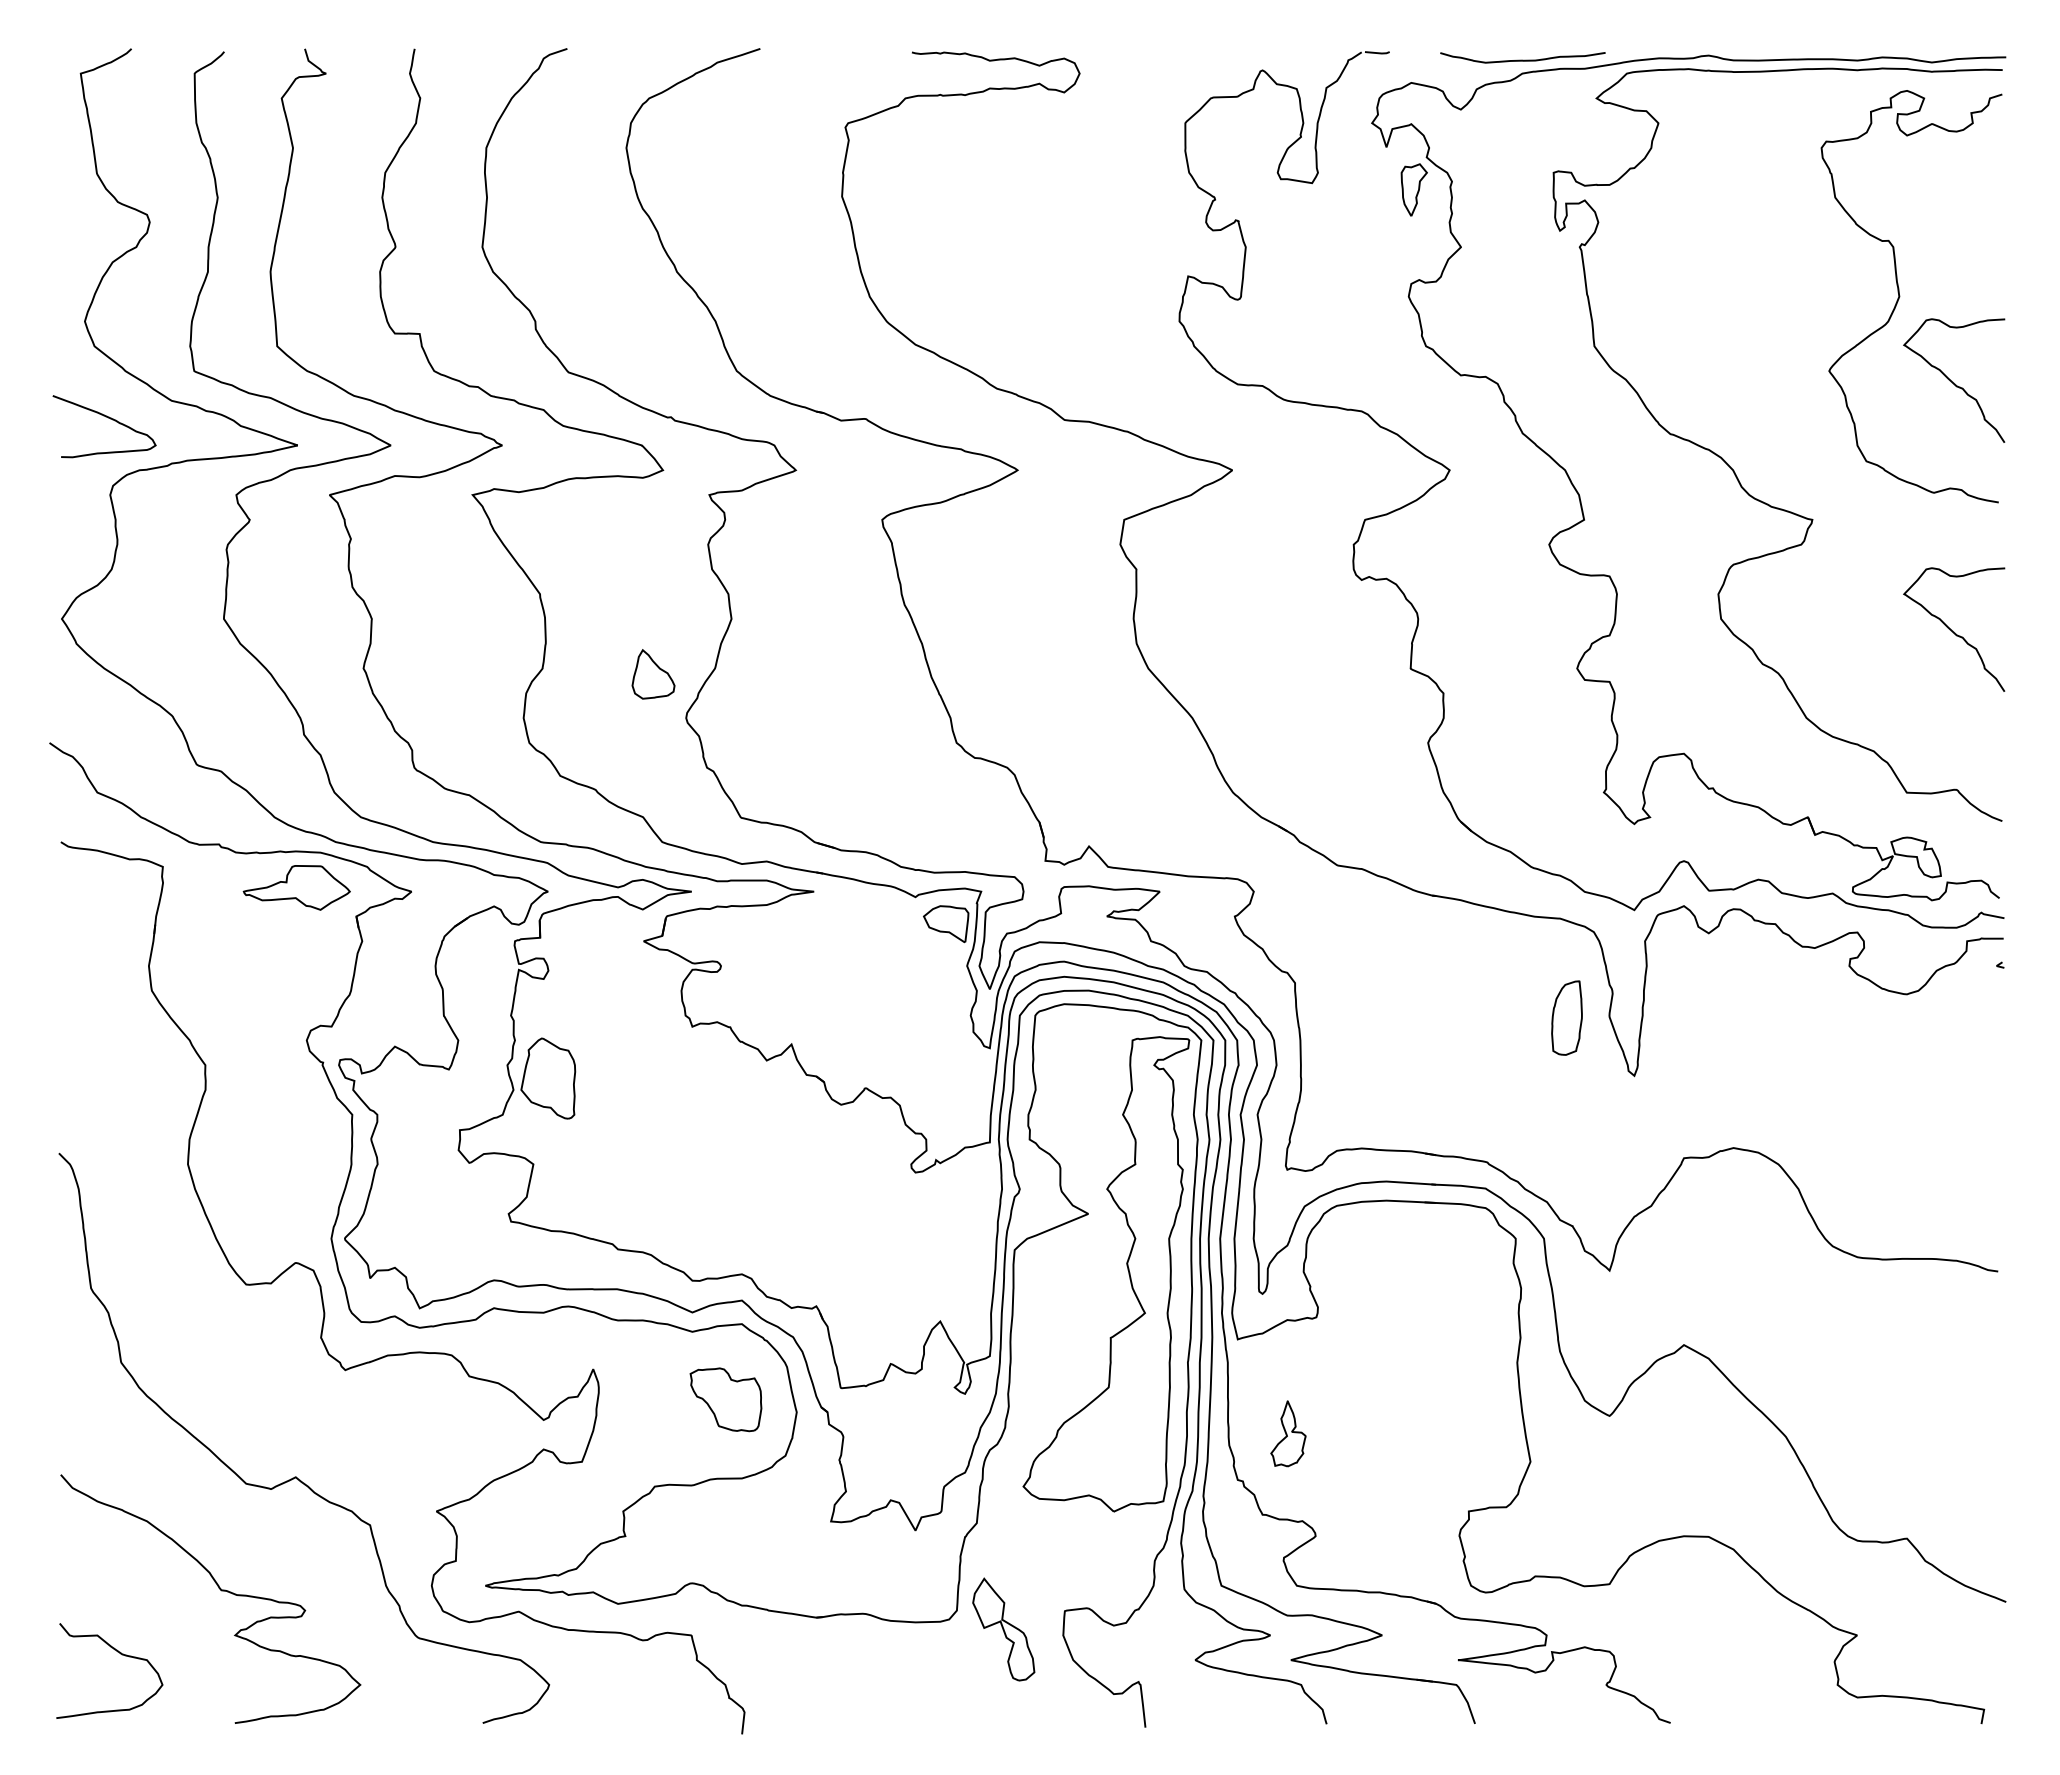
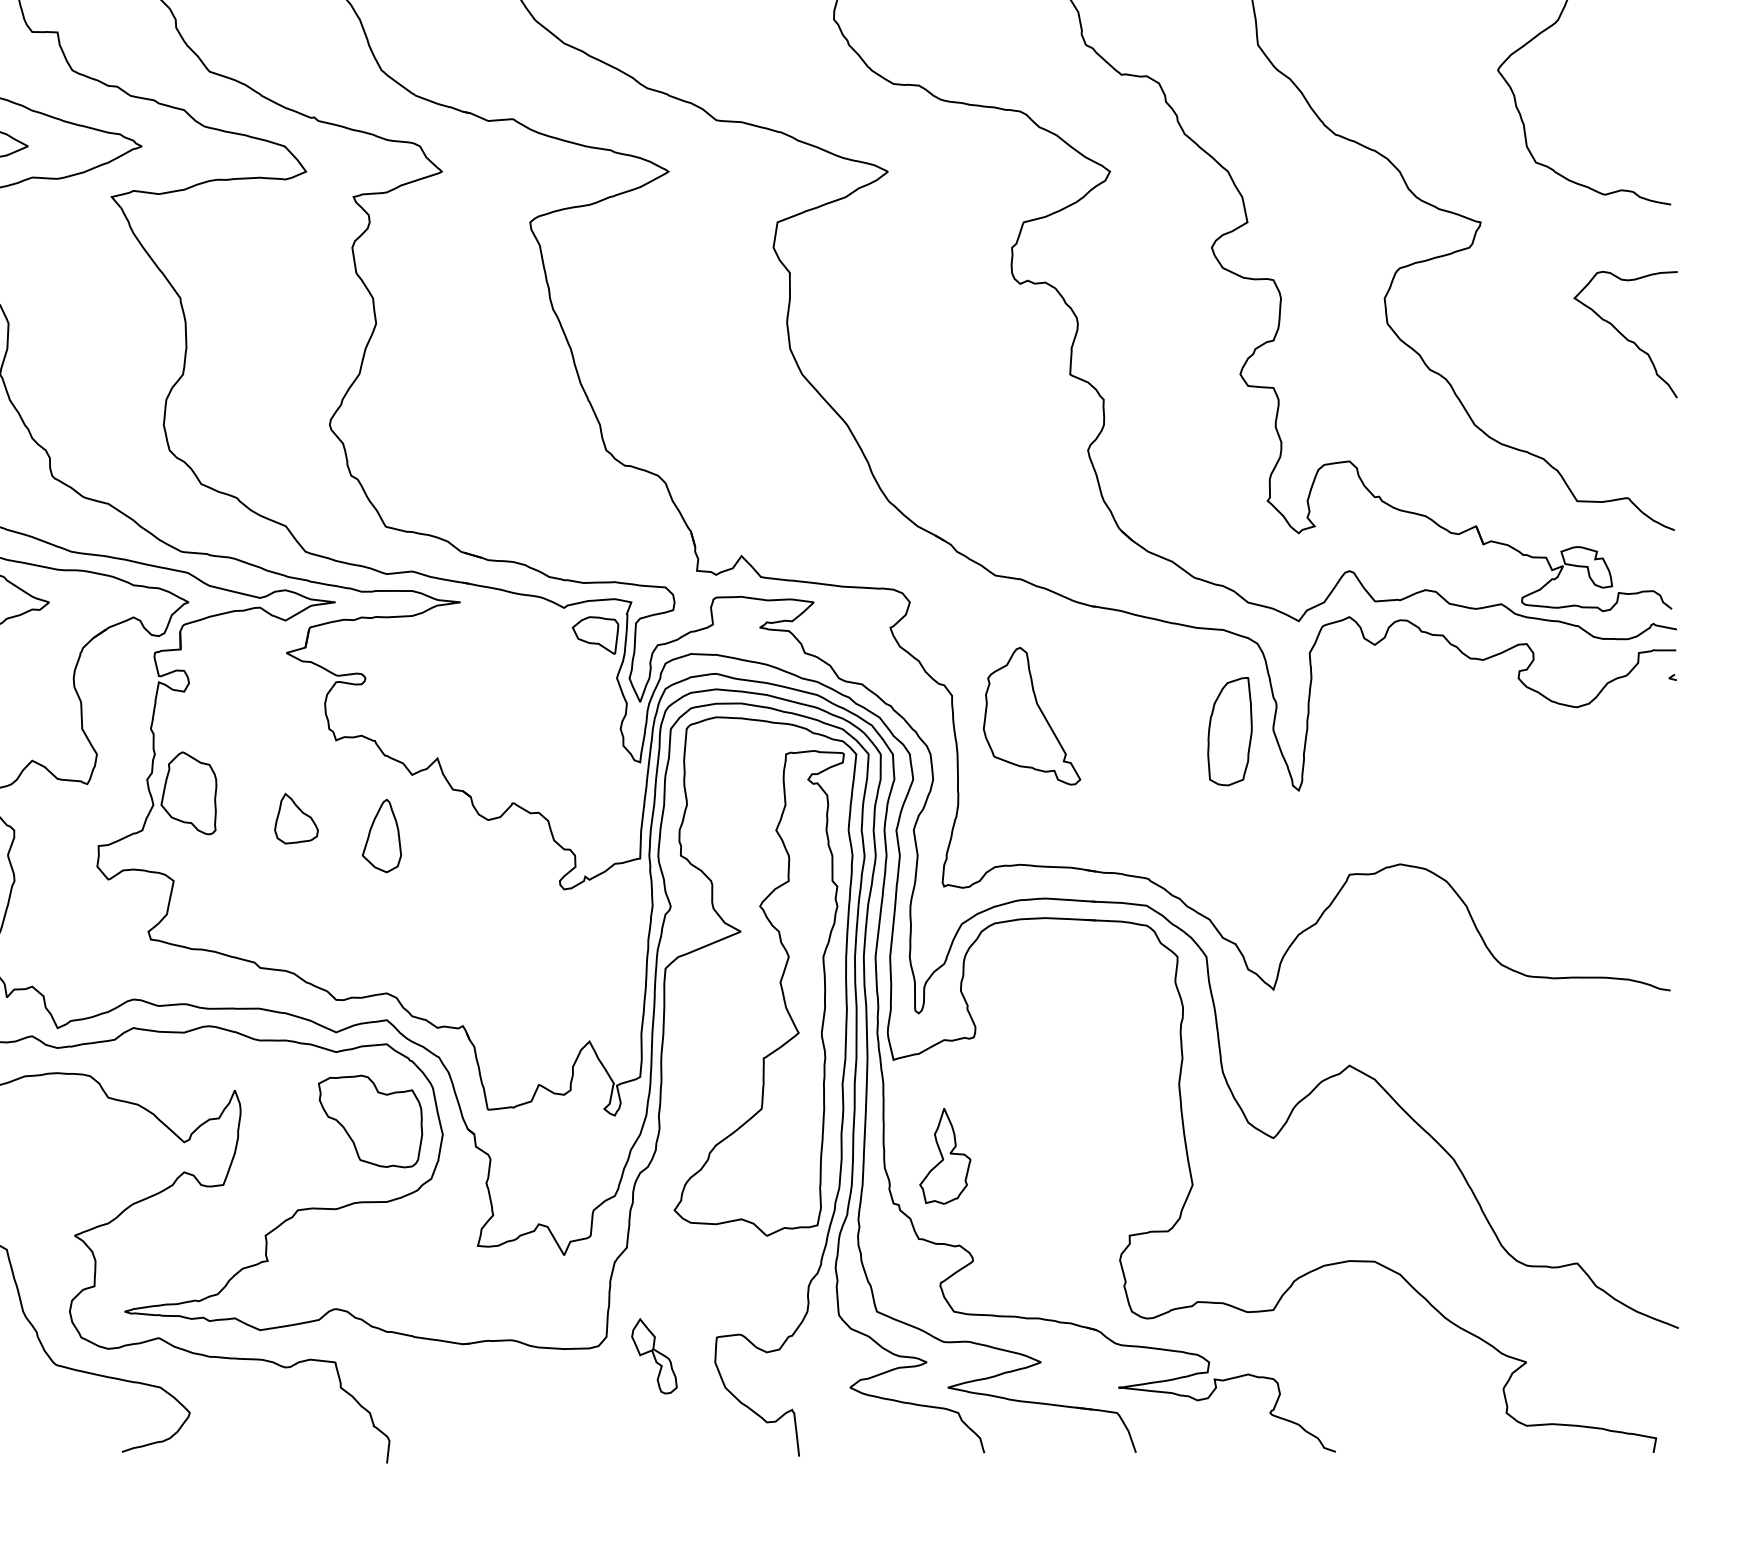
curve: (1954, 382) -> (1625, 82), removed
part: (653, 674) -> (296, 818), moved
part: (1373, 1002) -> (1032, 715), added
part: (1566, 1017) -> (1229, 730), size x1.43
part: (736, 1120) -> (381, 836), added
part: (725, 1399) -> (370, 1121), size x1.43
part: (1288, 1433) -> (945, 1156), size x1.43
part: (1003, 1629) -> (654, 1356), size x0.71

